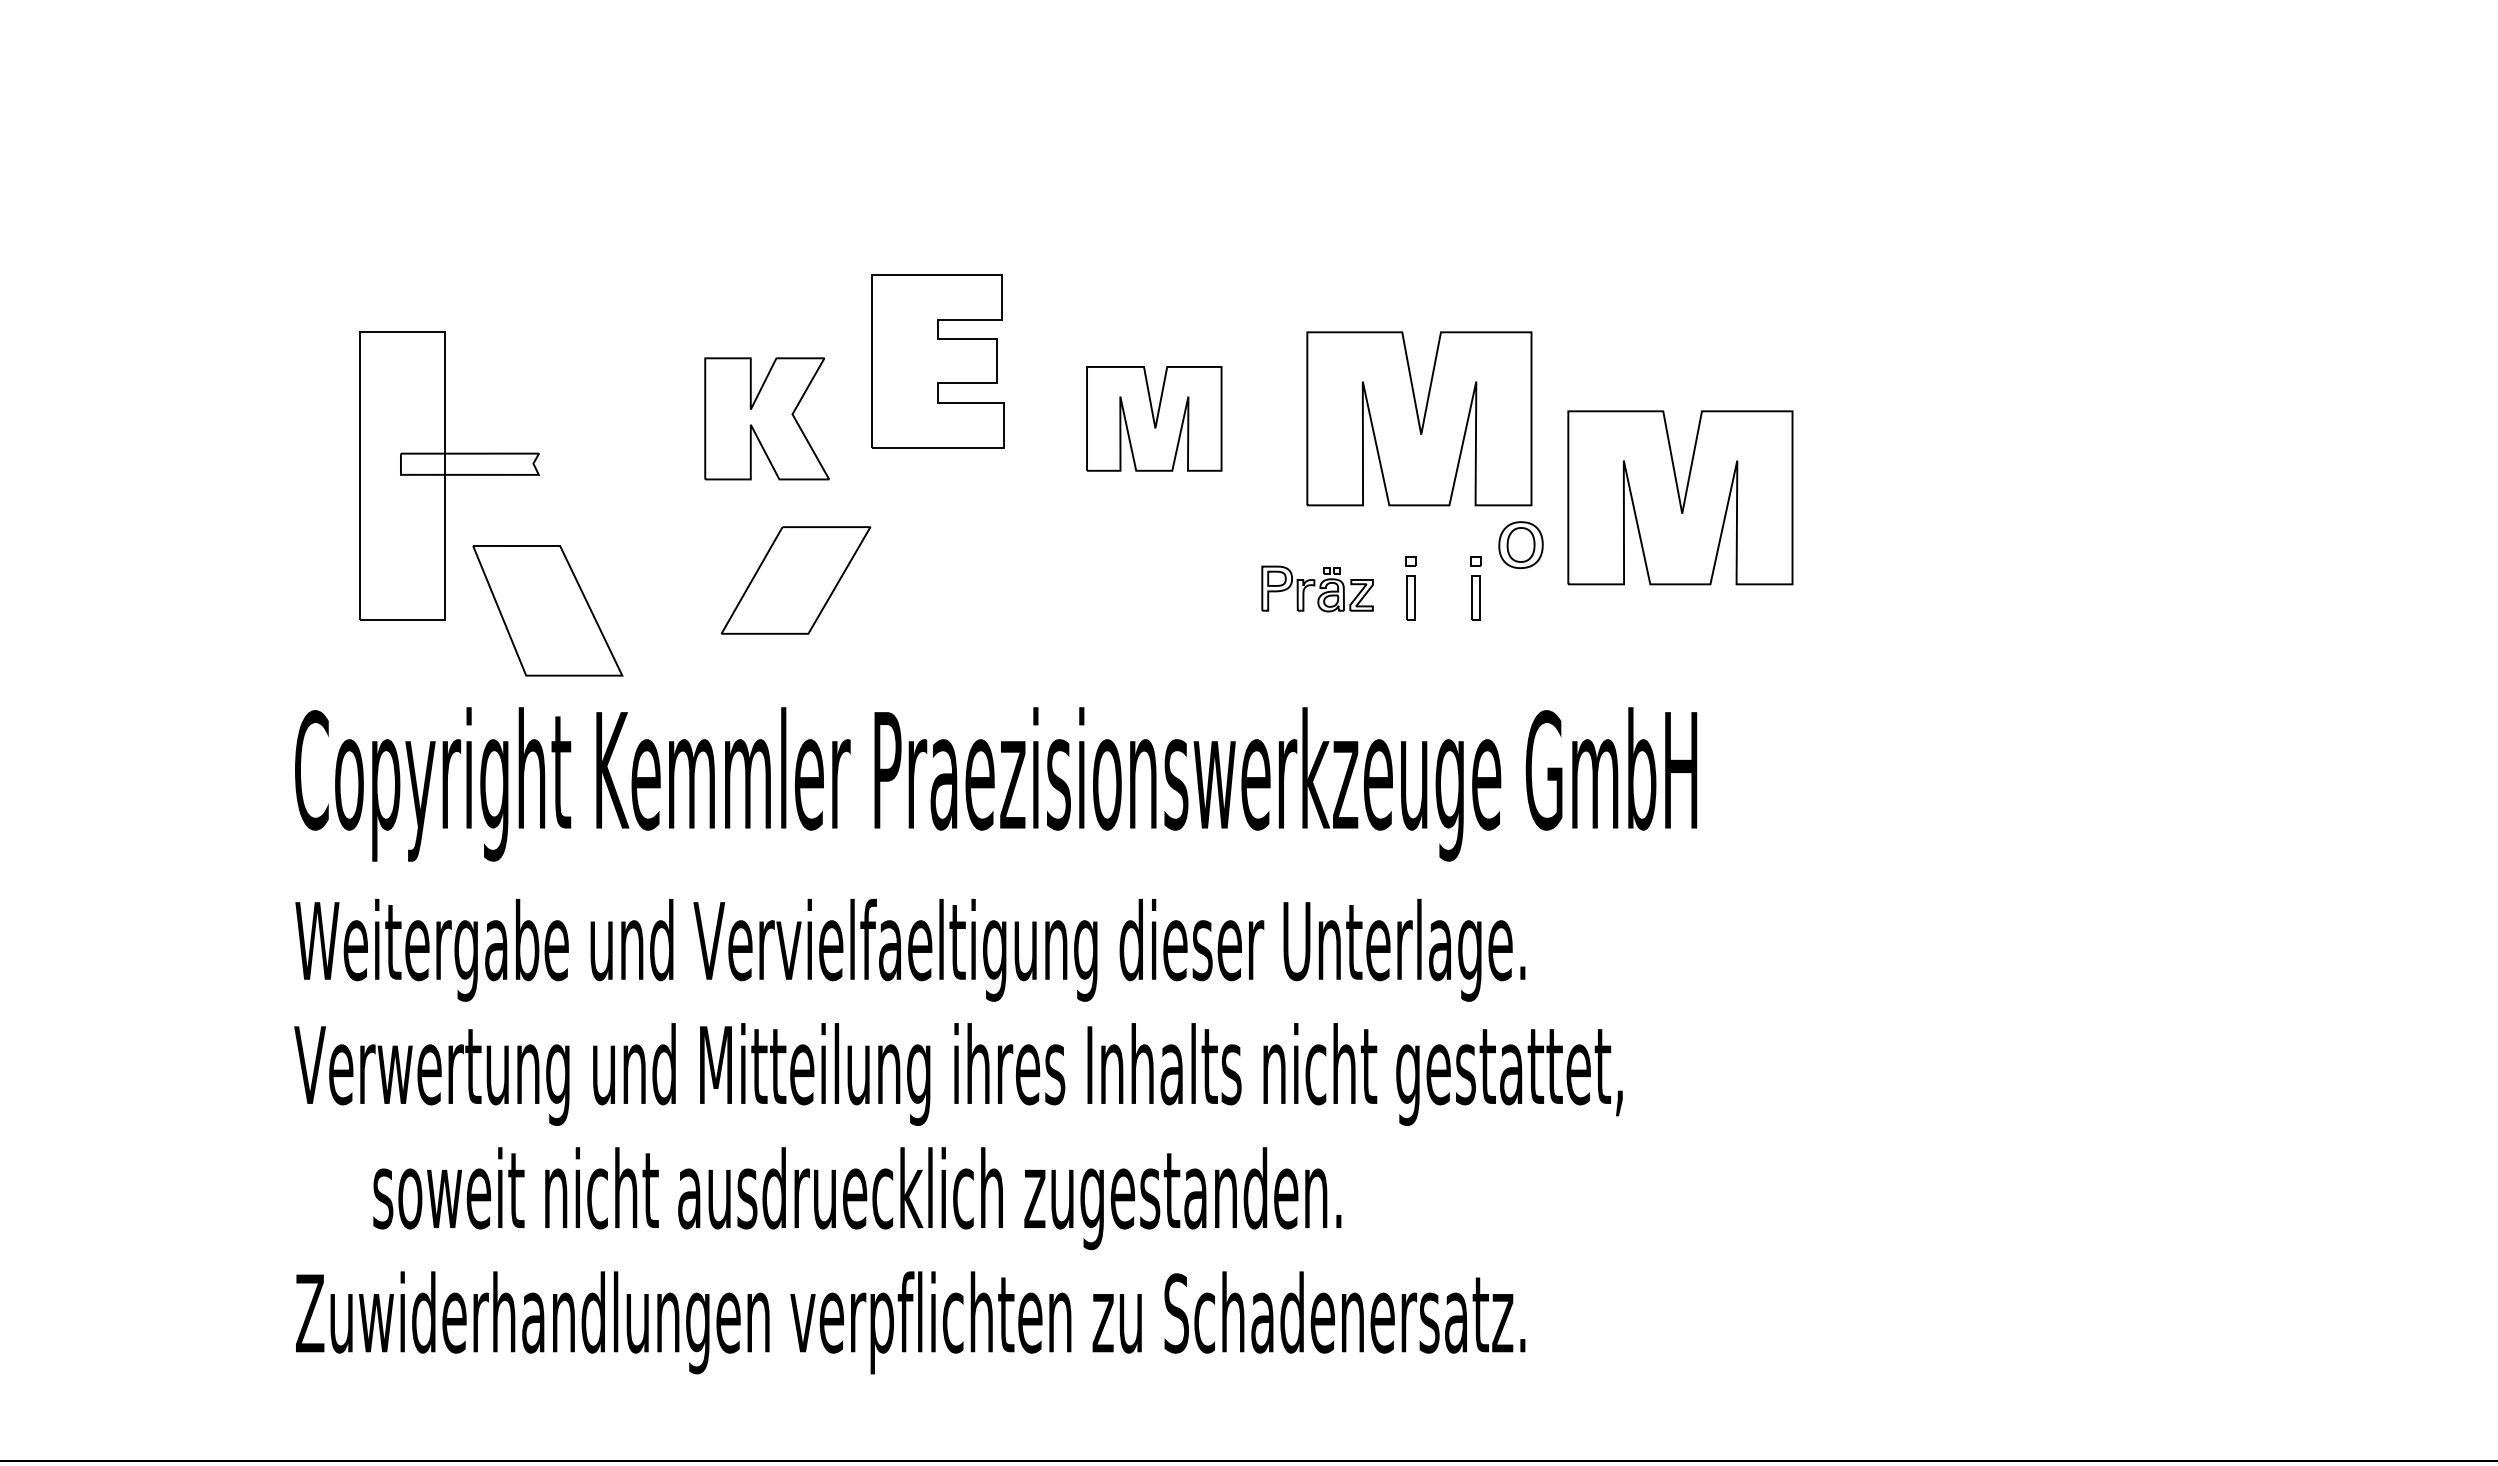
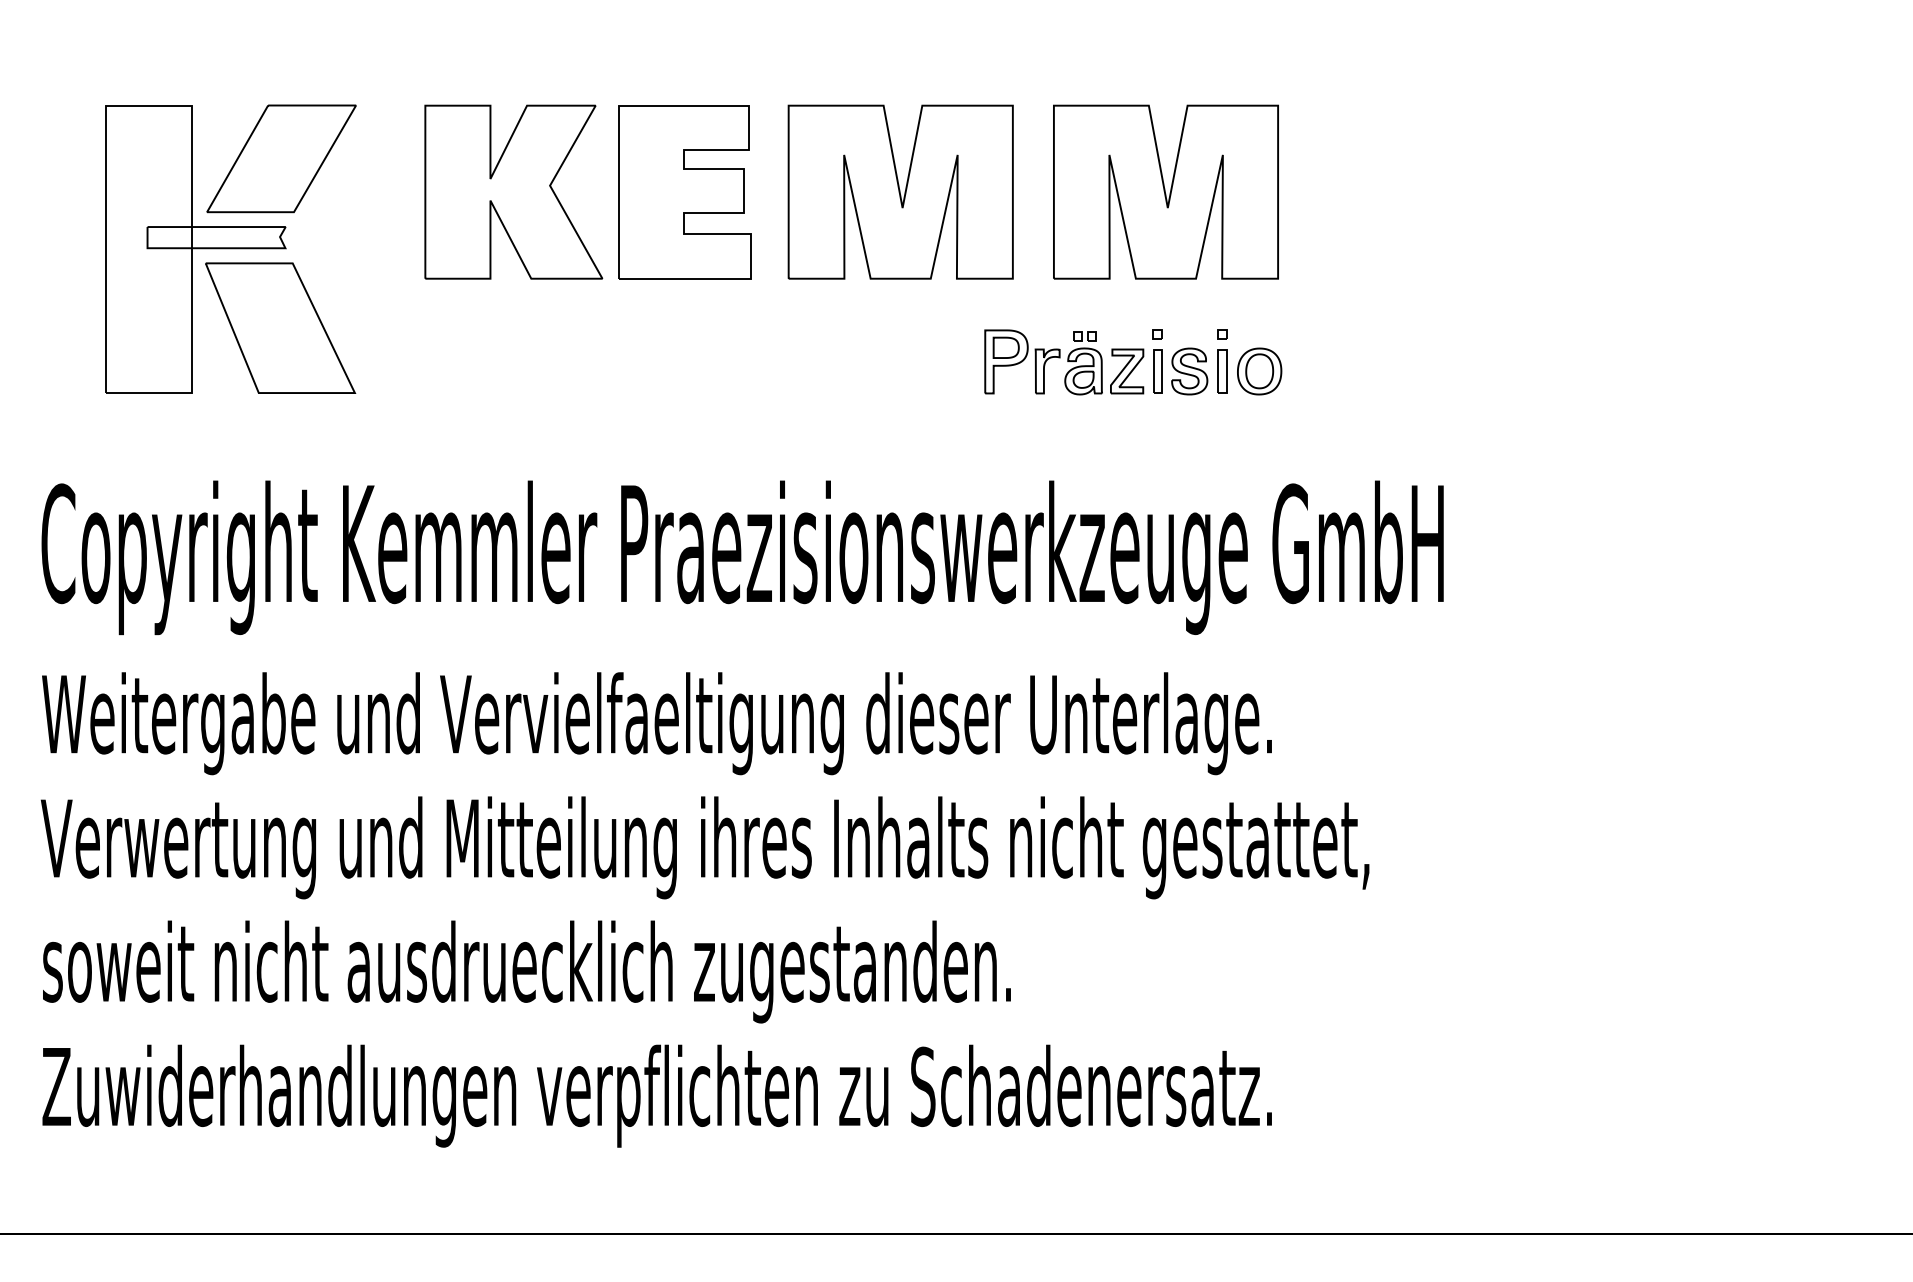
part: (937, 361) -> (684, 191), moved
part: (766, 418) -> (513, 191), size x1.43
part: (1154, 418) -> (901, 191), size x1.67
part: (1680, 497) -> (1427, 270), removed
part: (1520, 544) -> (1259, 370), moved
part: (795, 580) -> (281, 158), moved
part: (1317, 588) -> (1064, 361), size x1.43
part: (1442, 597) -> (1189, 370), added
part: (547, 610) -> (280, 327), moved
text: (857, 1198) -> (527, 971), moved

